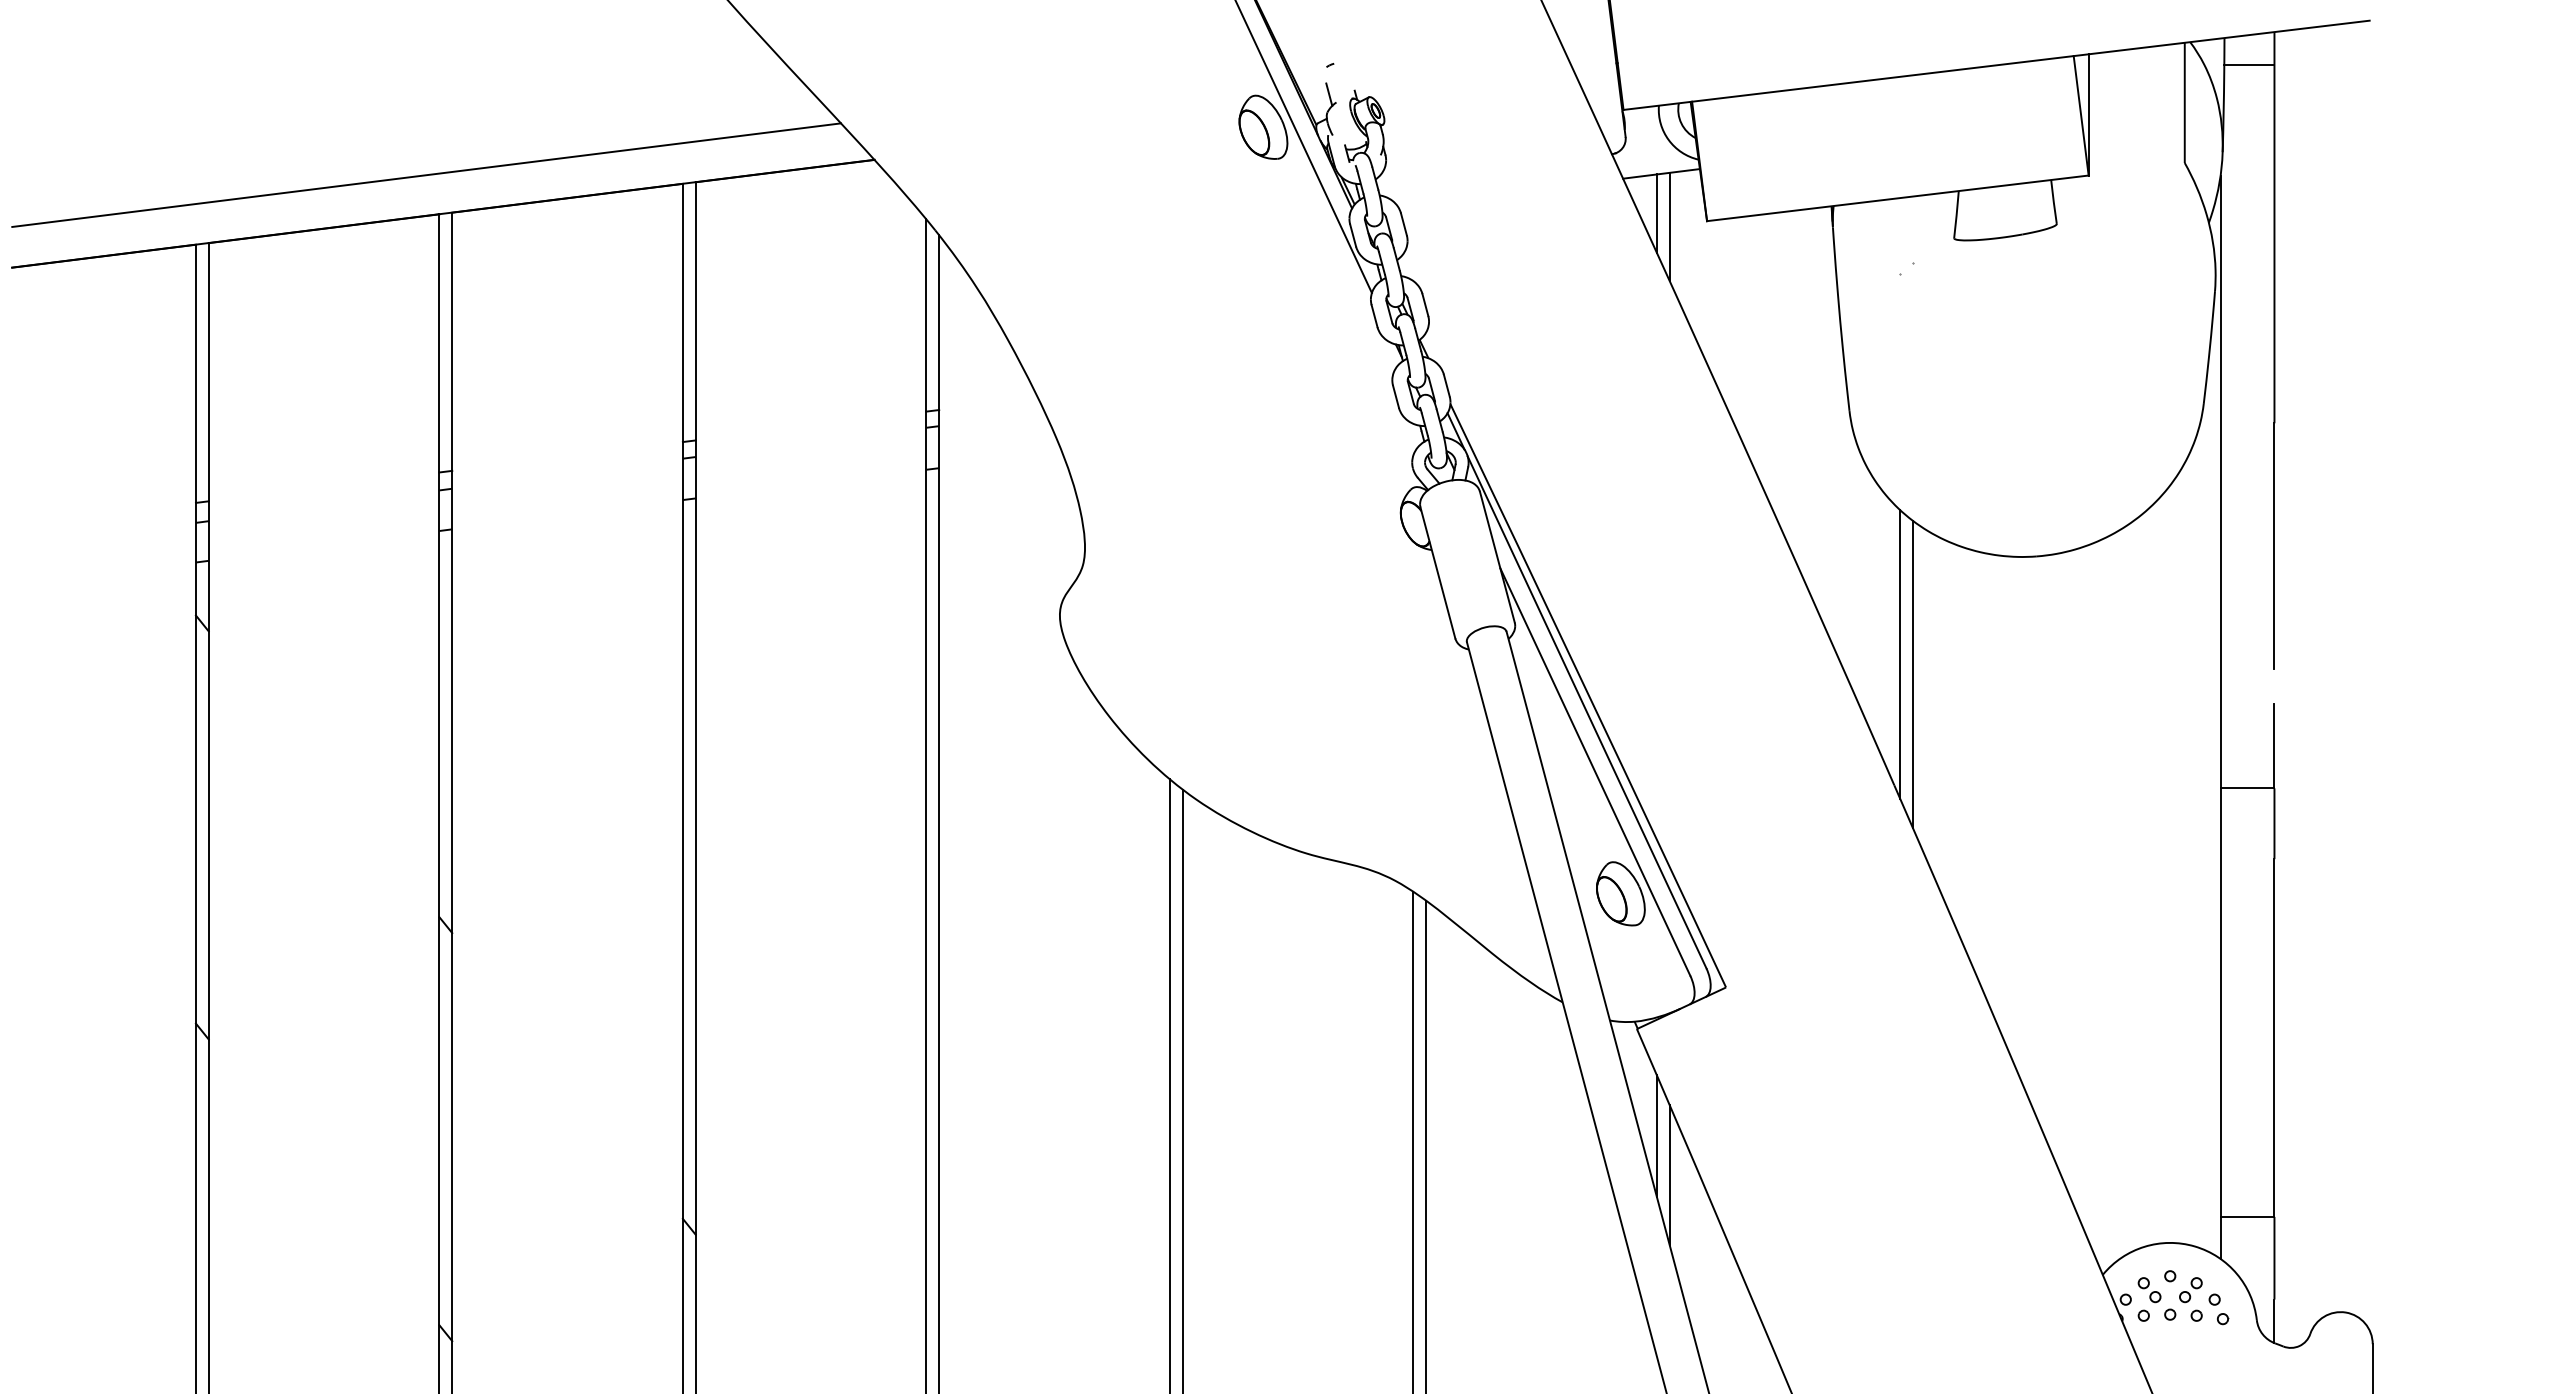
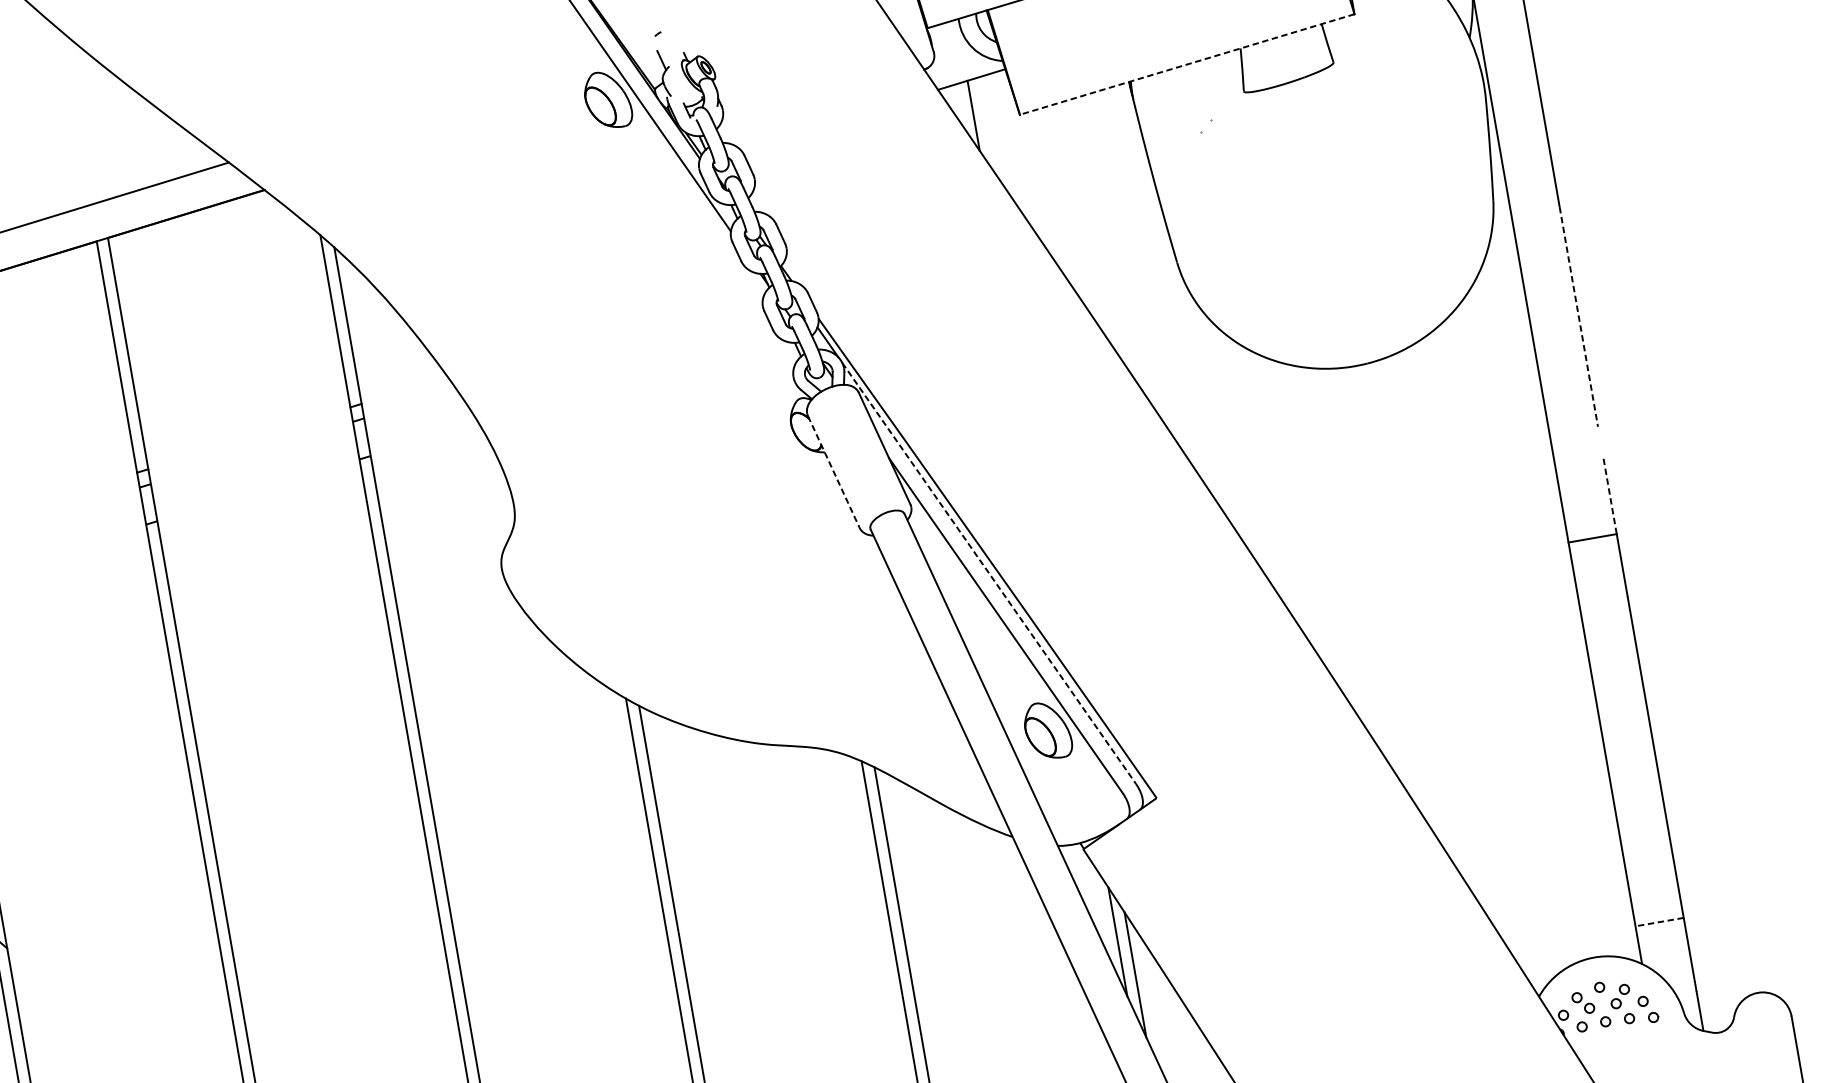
line: (1897, 198) -> (1186, 64), solid -> dashed
line: (1669, 226) -> (987, 125), removed
line: (2274, 545) -> (1578, 316), solid -> dashed
line: (1437, 573) -> (833, 472), solid -> dashed
line: (1900, 654) -> (1260, 472), removed
line: (1913, 674) -> (1275, 488), removed
line: (1587, 712) -> (989, 573), solid -> dashed
line: (2274, 746) -> (1610, 496), solid -> dashed
line: (2247, 1216) -> (1659, 921), solid -> dashed

